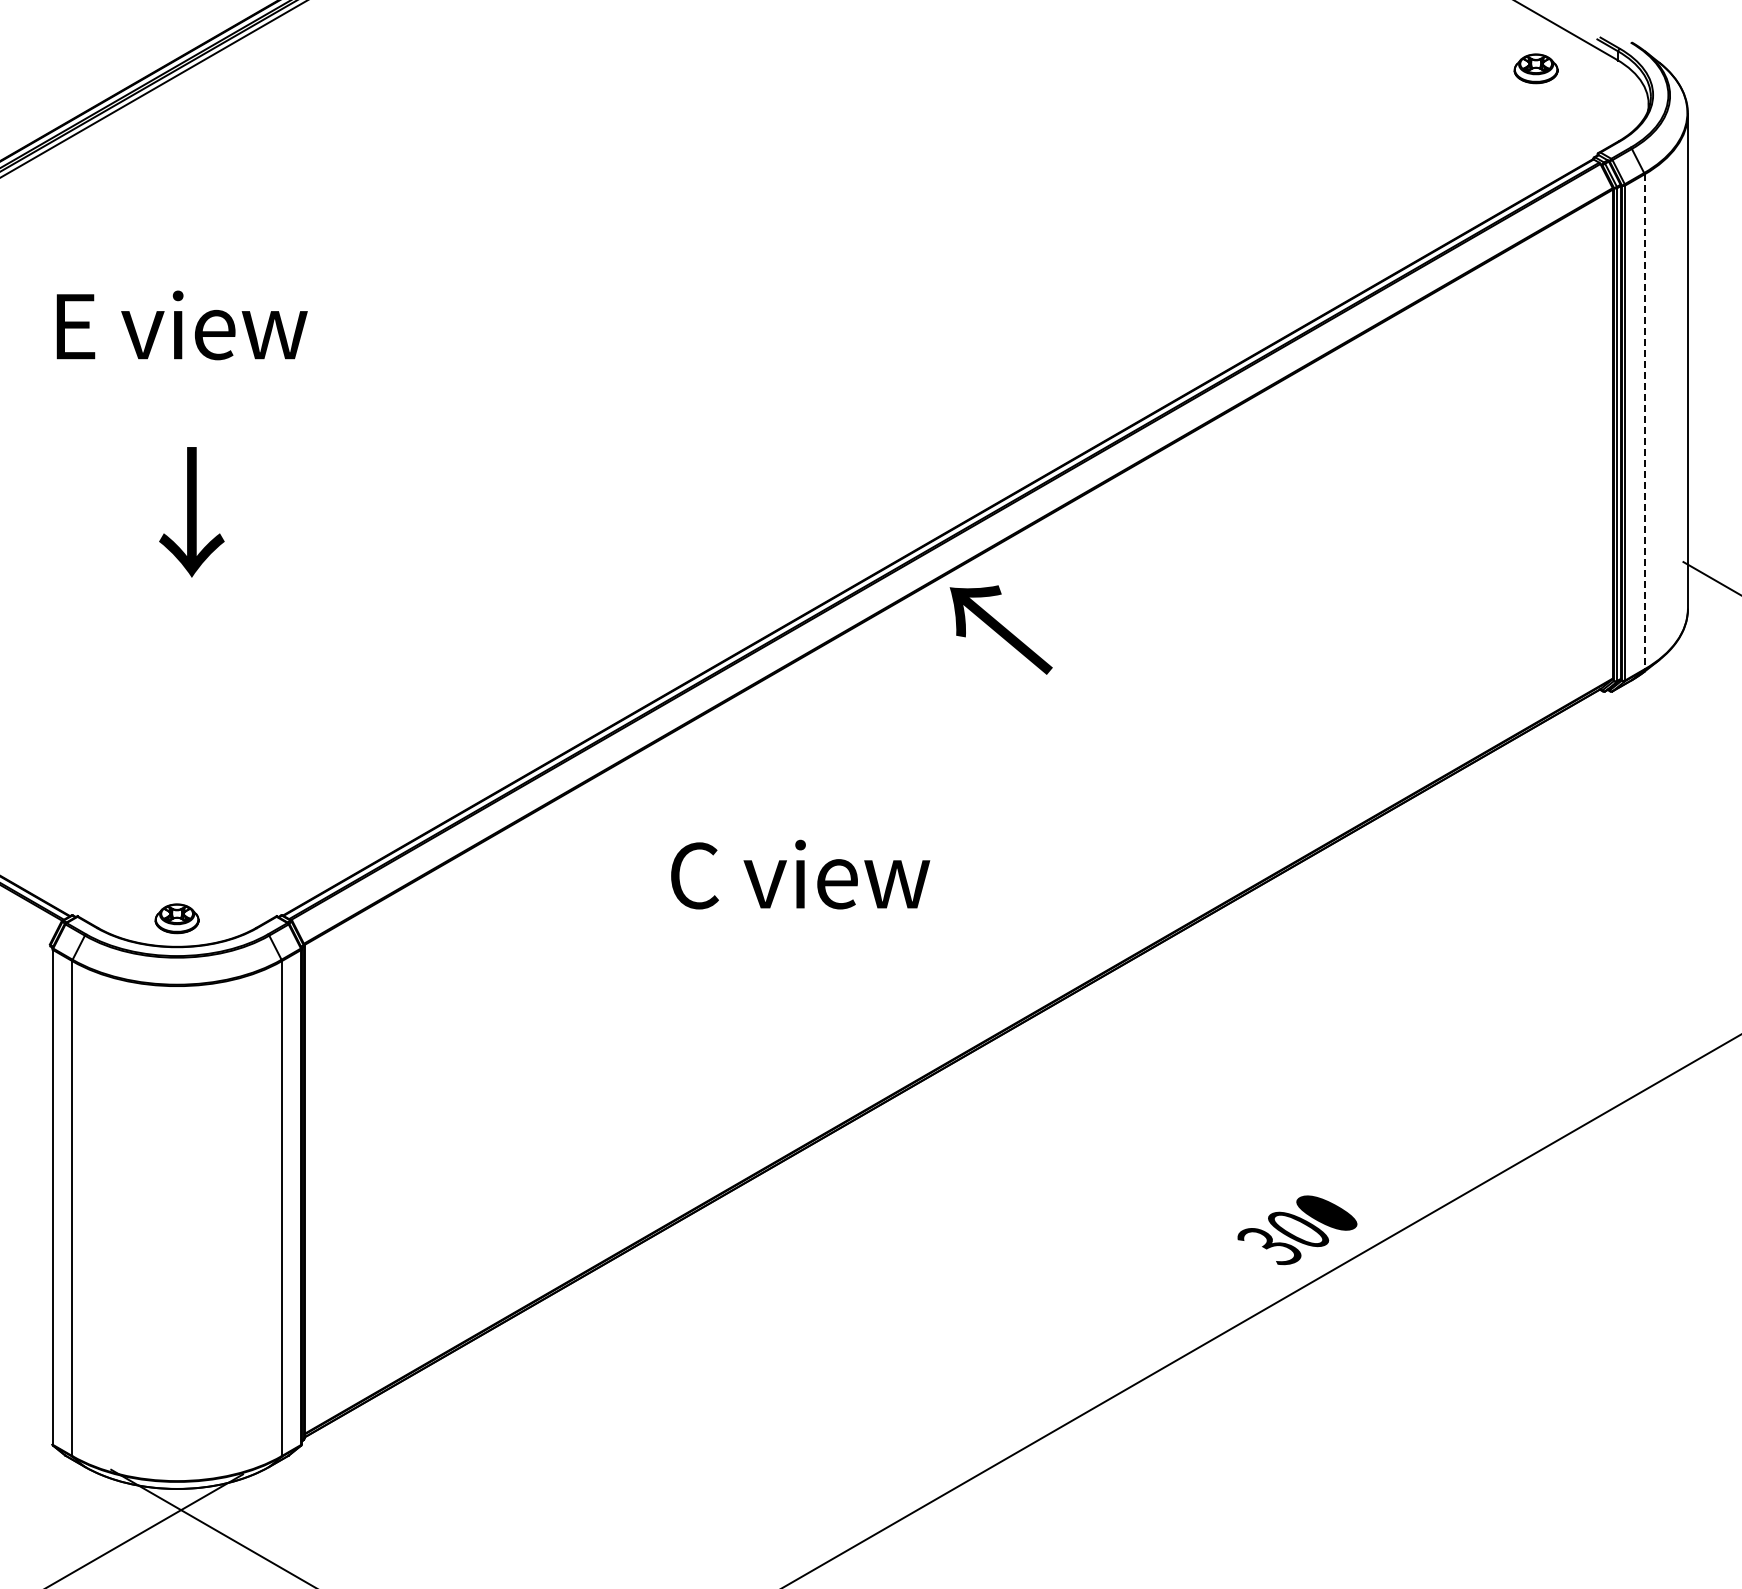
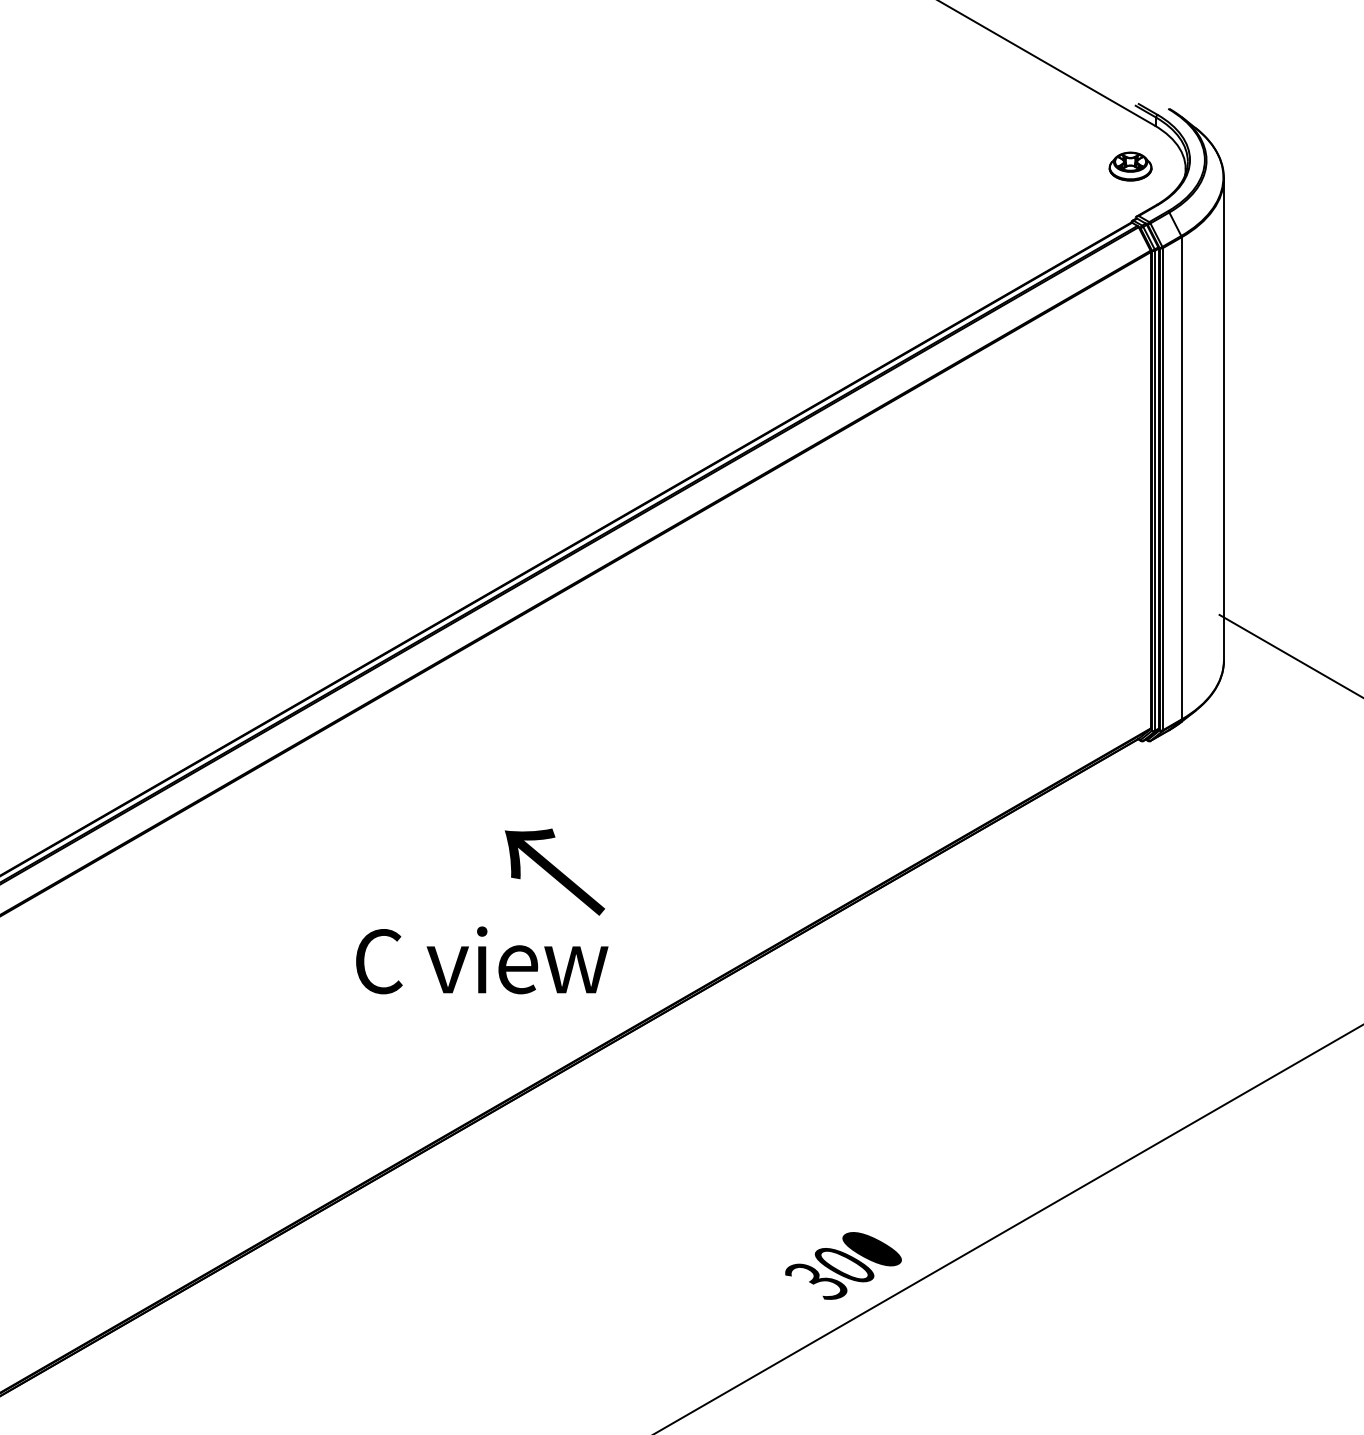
part: (1535, 68) -> (1129, 166), moved
line: (1644, 422) -> (1181, 478), dashed -> solid
text: (1000, 629) -> (554, 871), moved
text: (800, 874) -> (482, 960), moved

